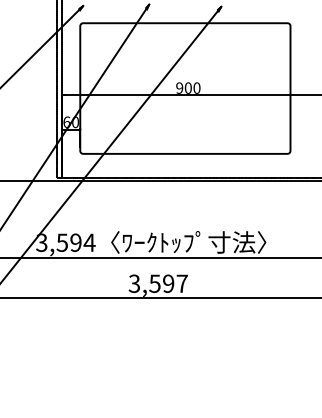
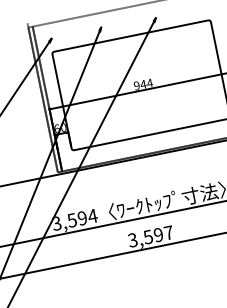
text: (192, 87) -> (146, 83), 900 -> 944

